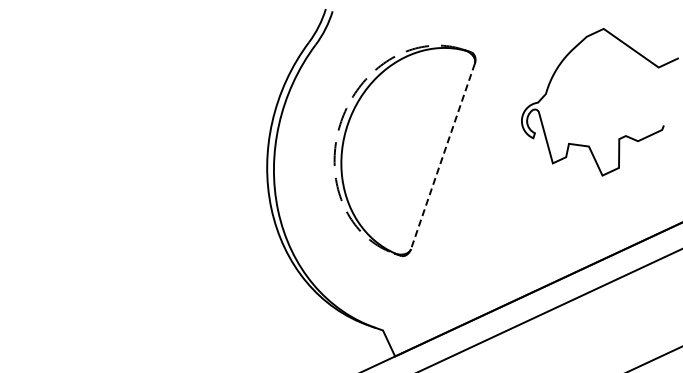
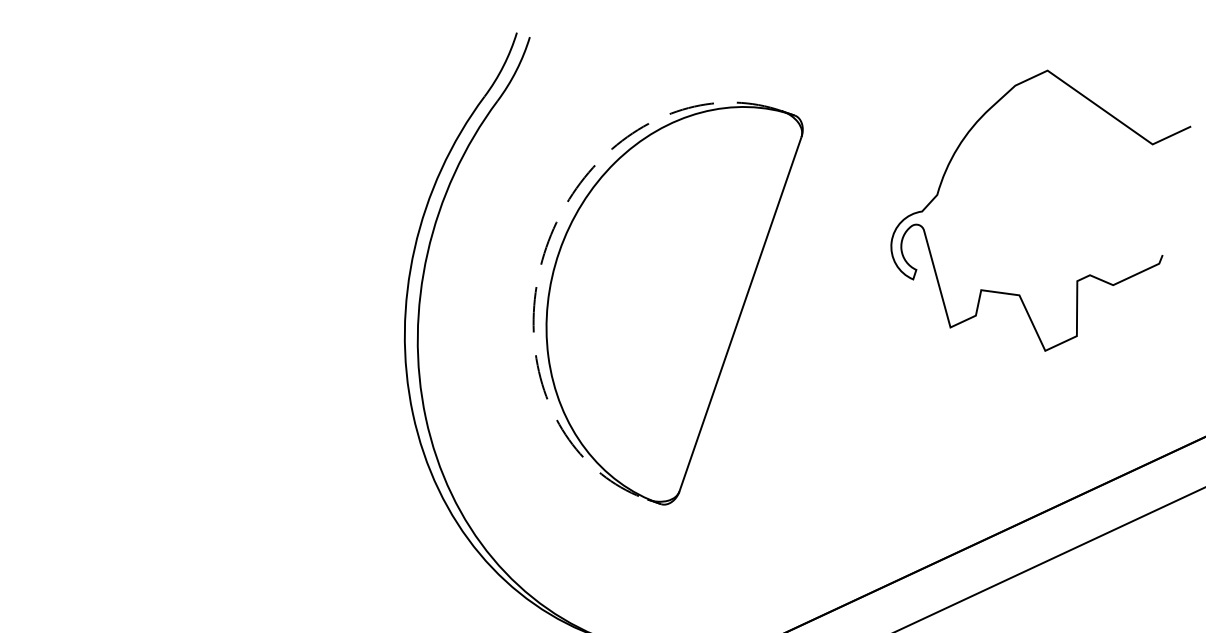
line: (442, 156) -> (739, 314), dashed -> solid

